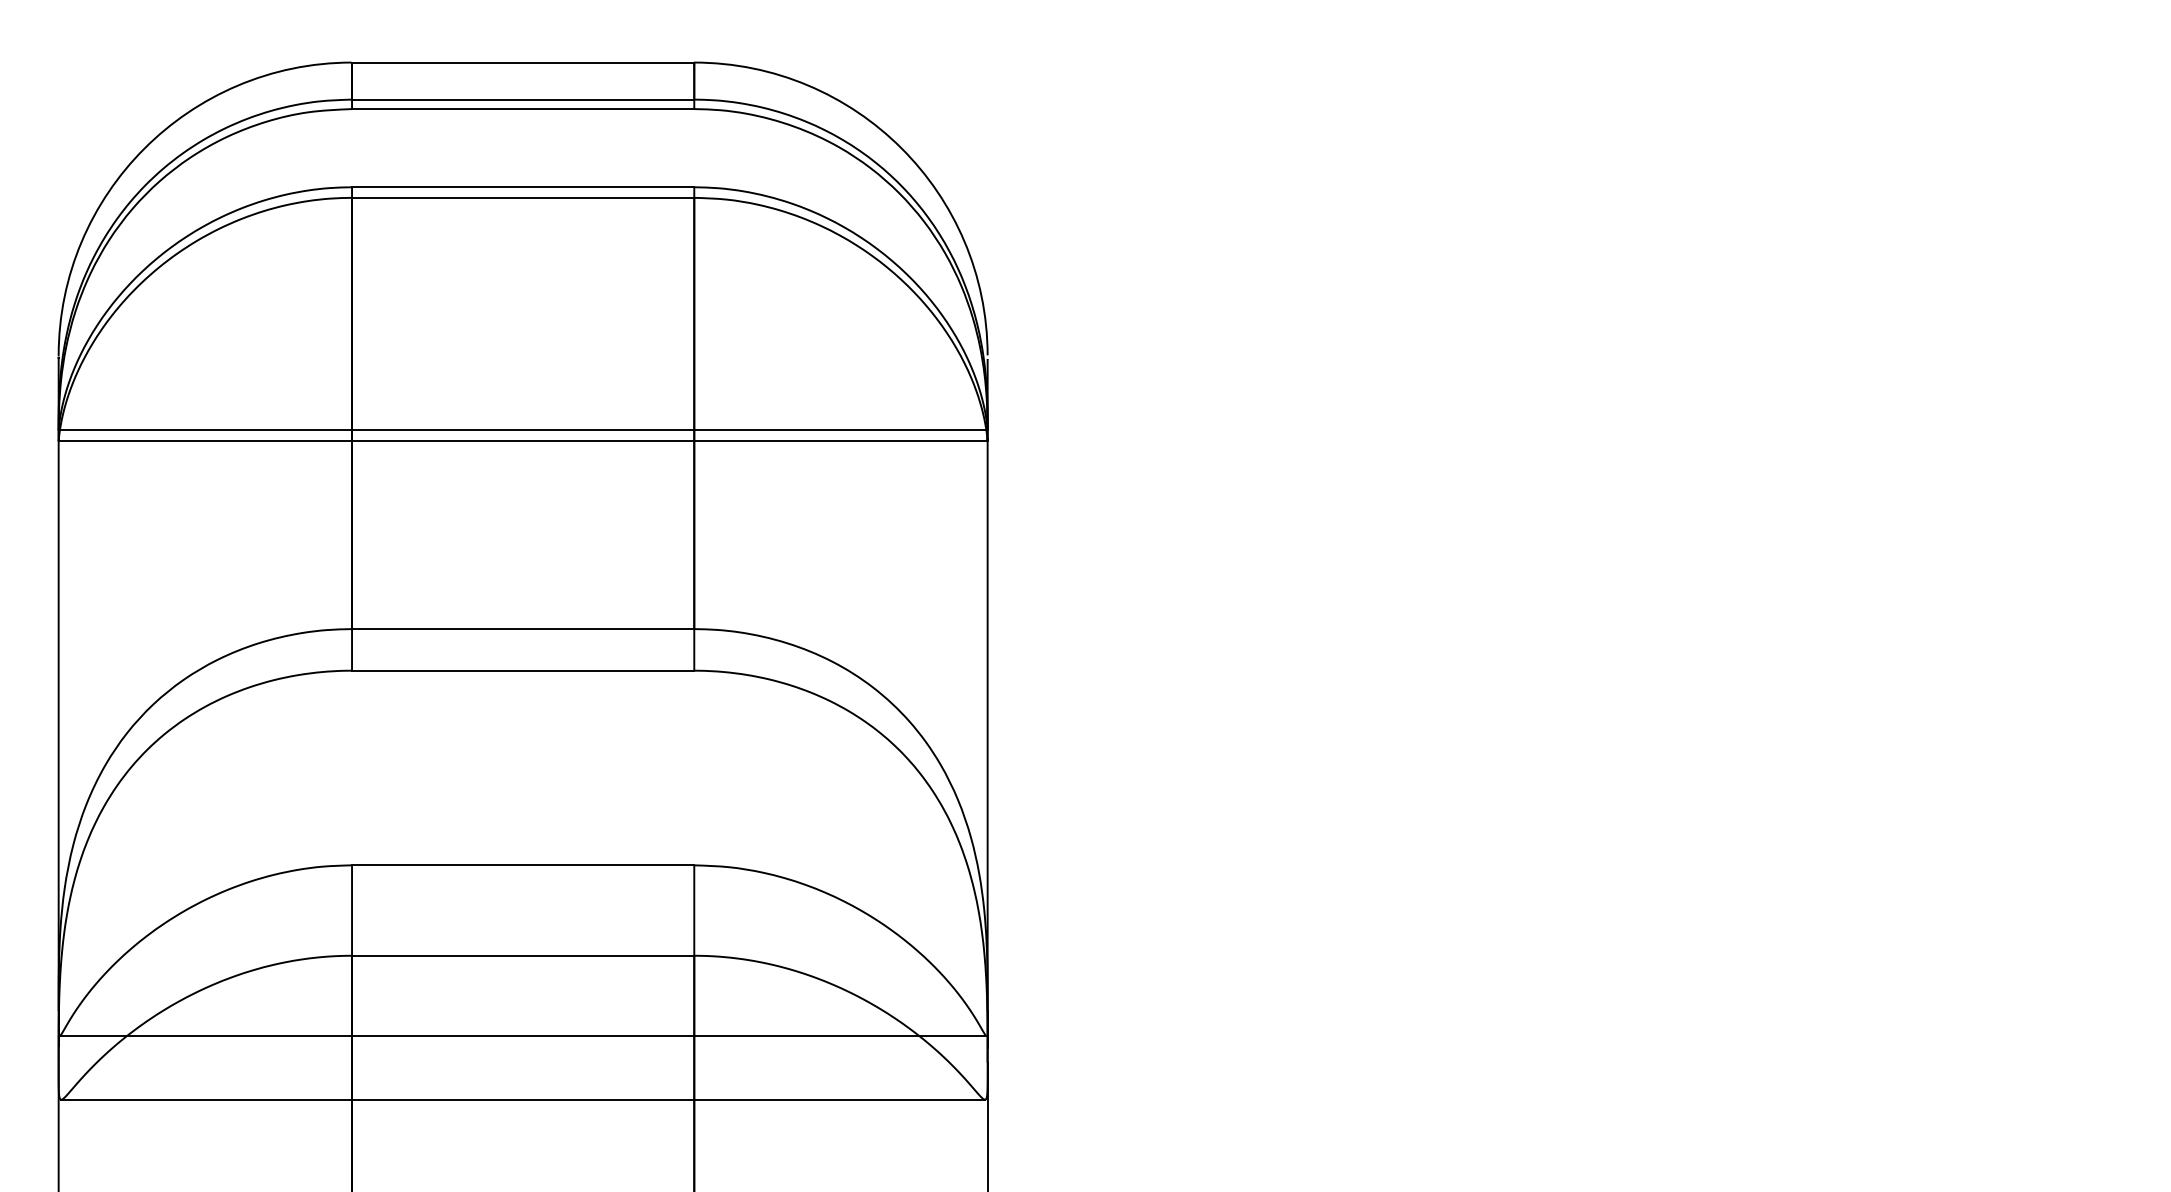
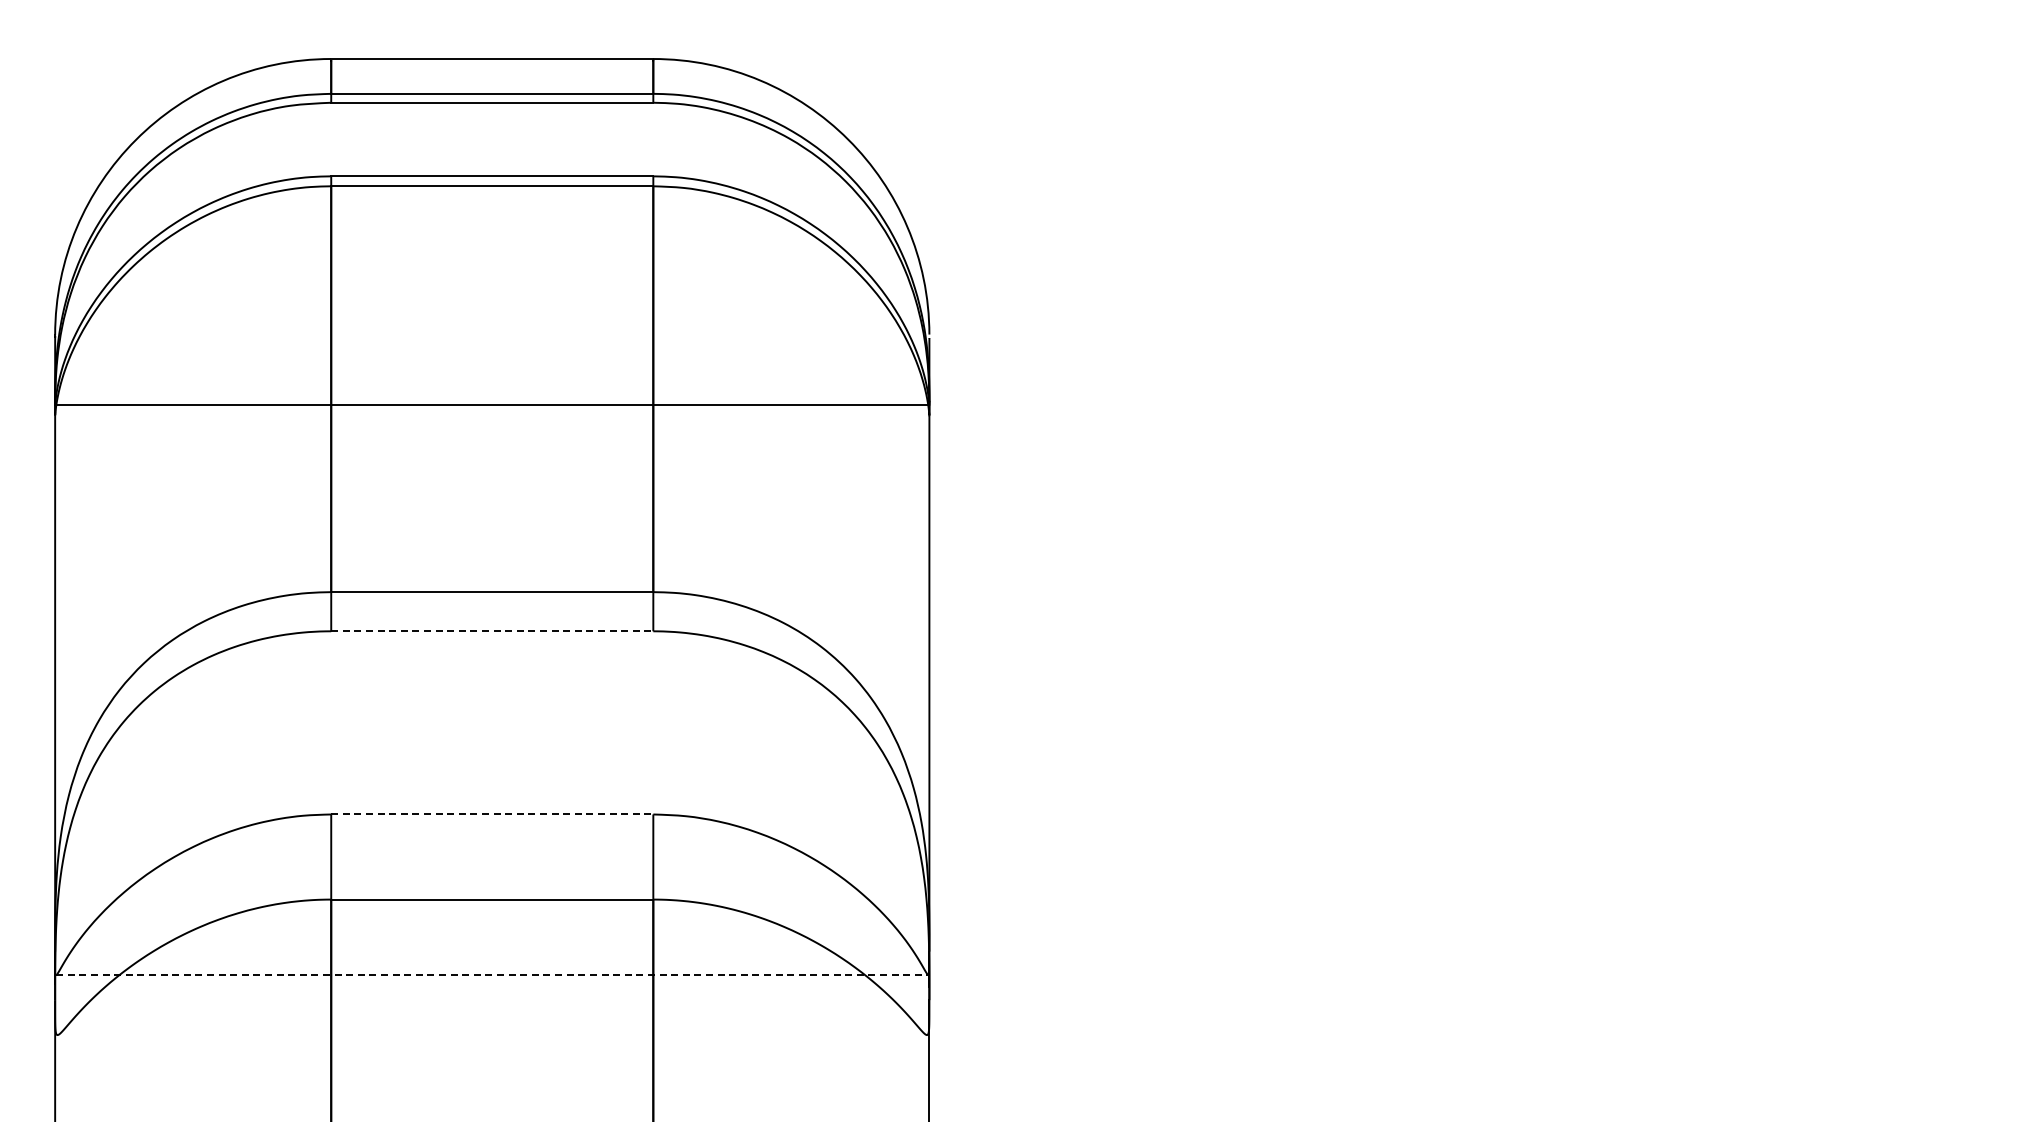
line: (523, 441) -> (492, 415), removed
line: (523, 670) -> (492, 631), solid -> dashed
line: (523, 865) -> (492, 814), solid -> dashed
line: (523, 1036) -> (492, 975), solid -> dashed
line: (522, 1100) -> (491, 1035), removed

